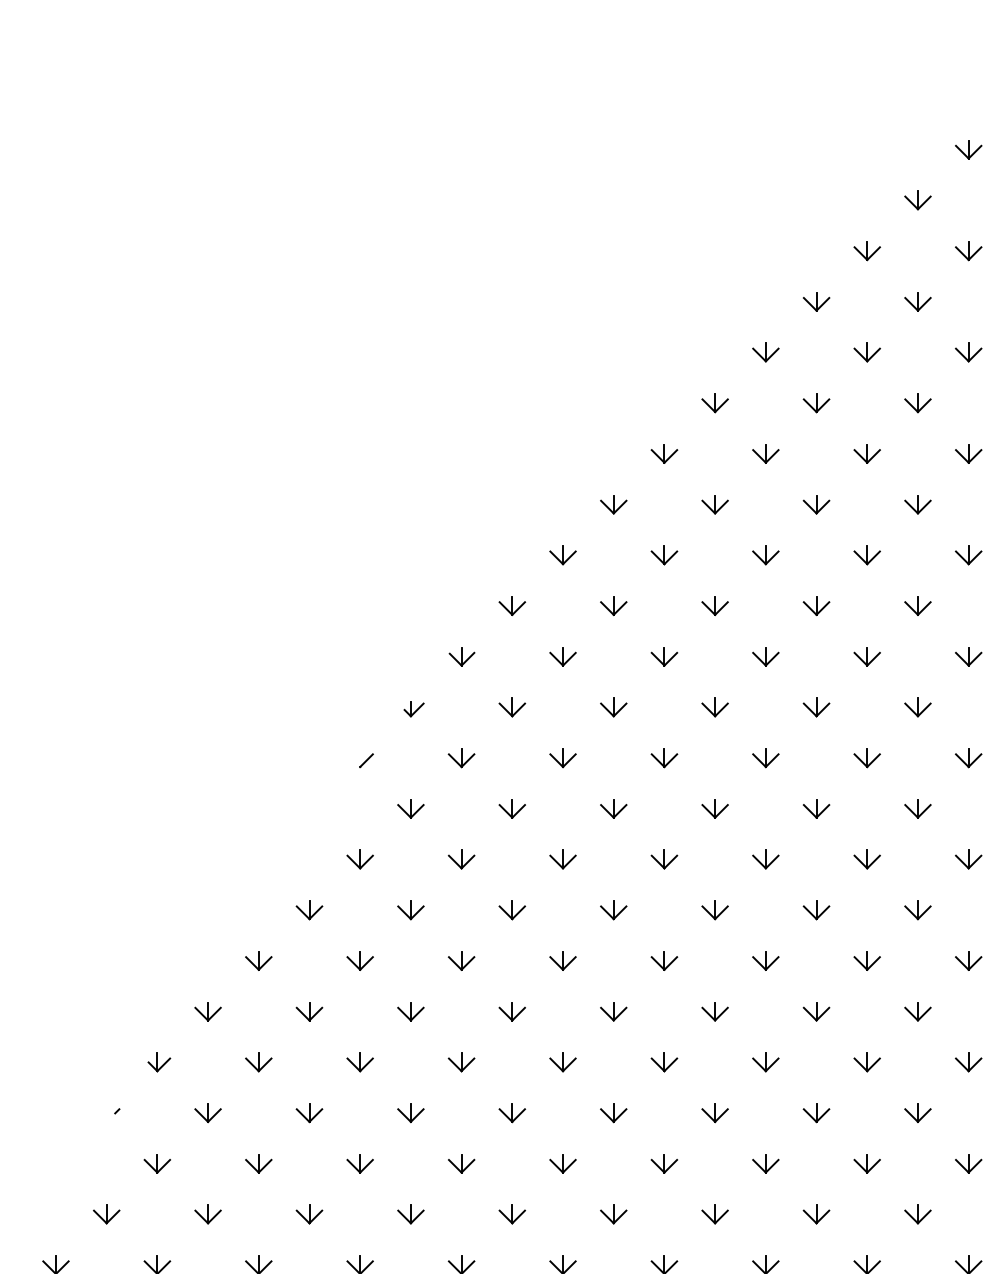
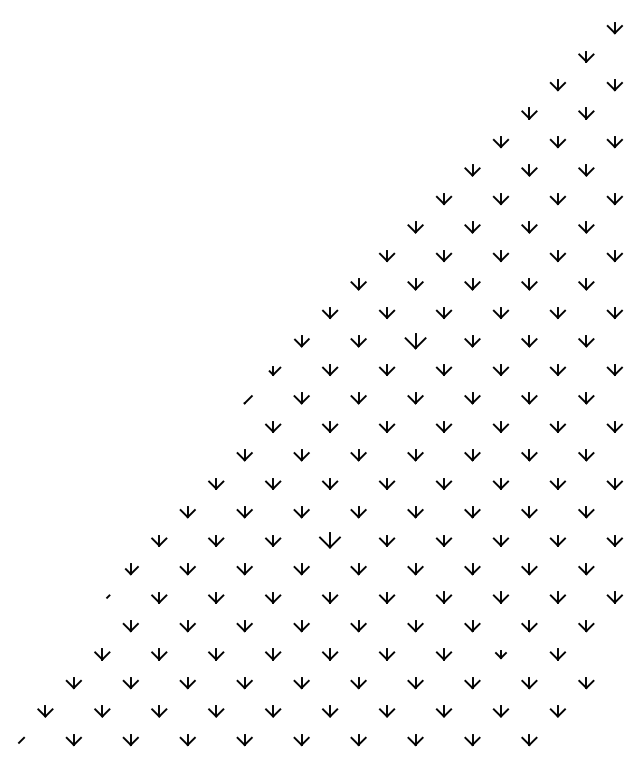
part: (664, 656) -> (415, 341), size x1.4
part: (512, 1011) -> (330, 540), size x1.4
part: (815, 1214) -> (500, 654), size x0.7

